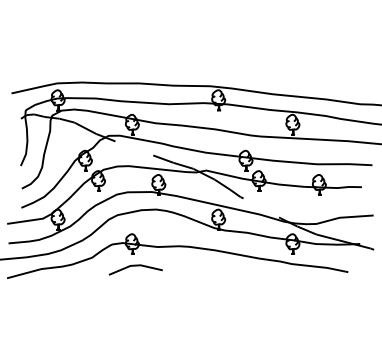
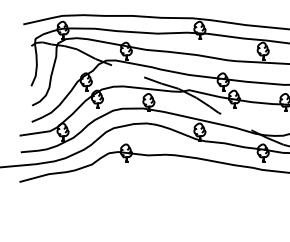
line: (135, 266) -> (129, 172), removed

